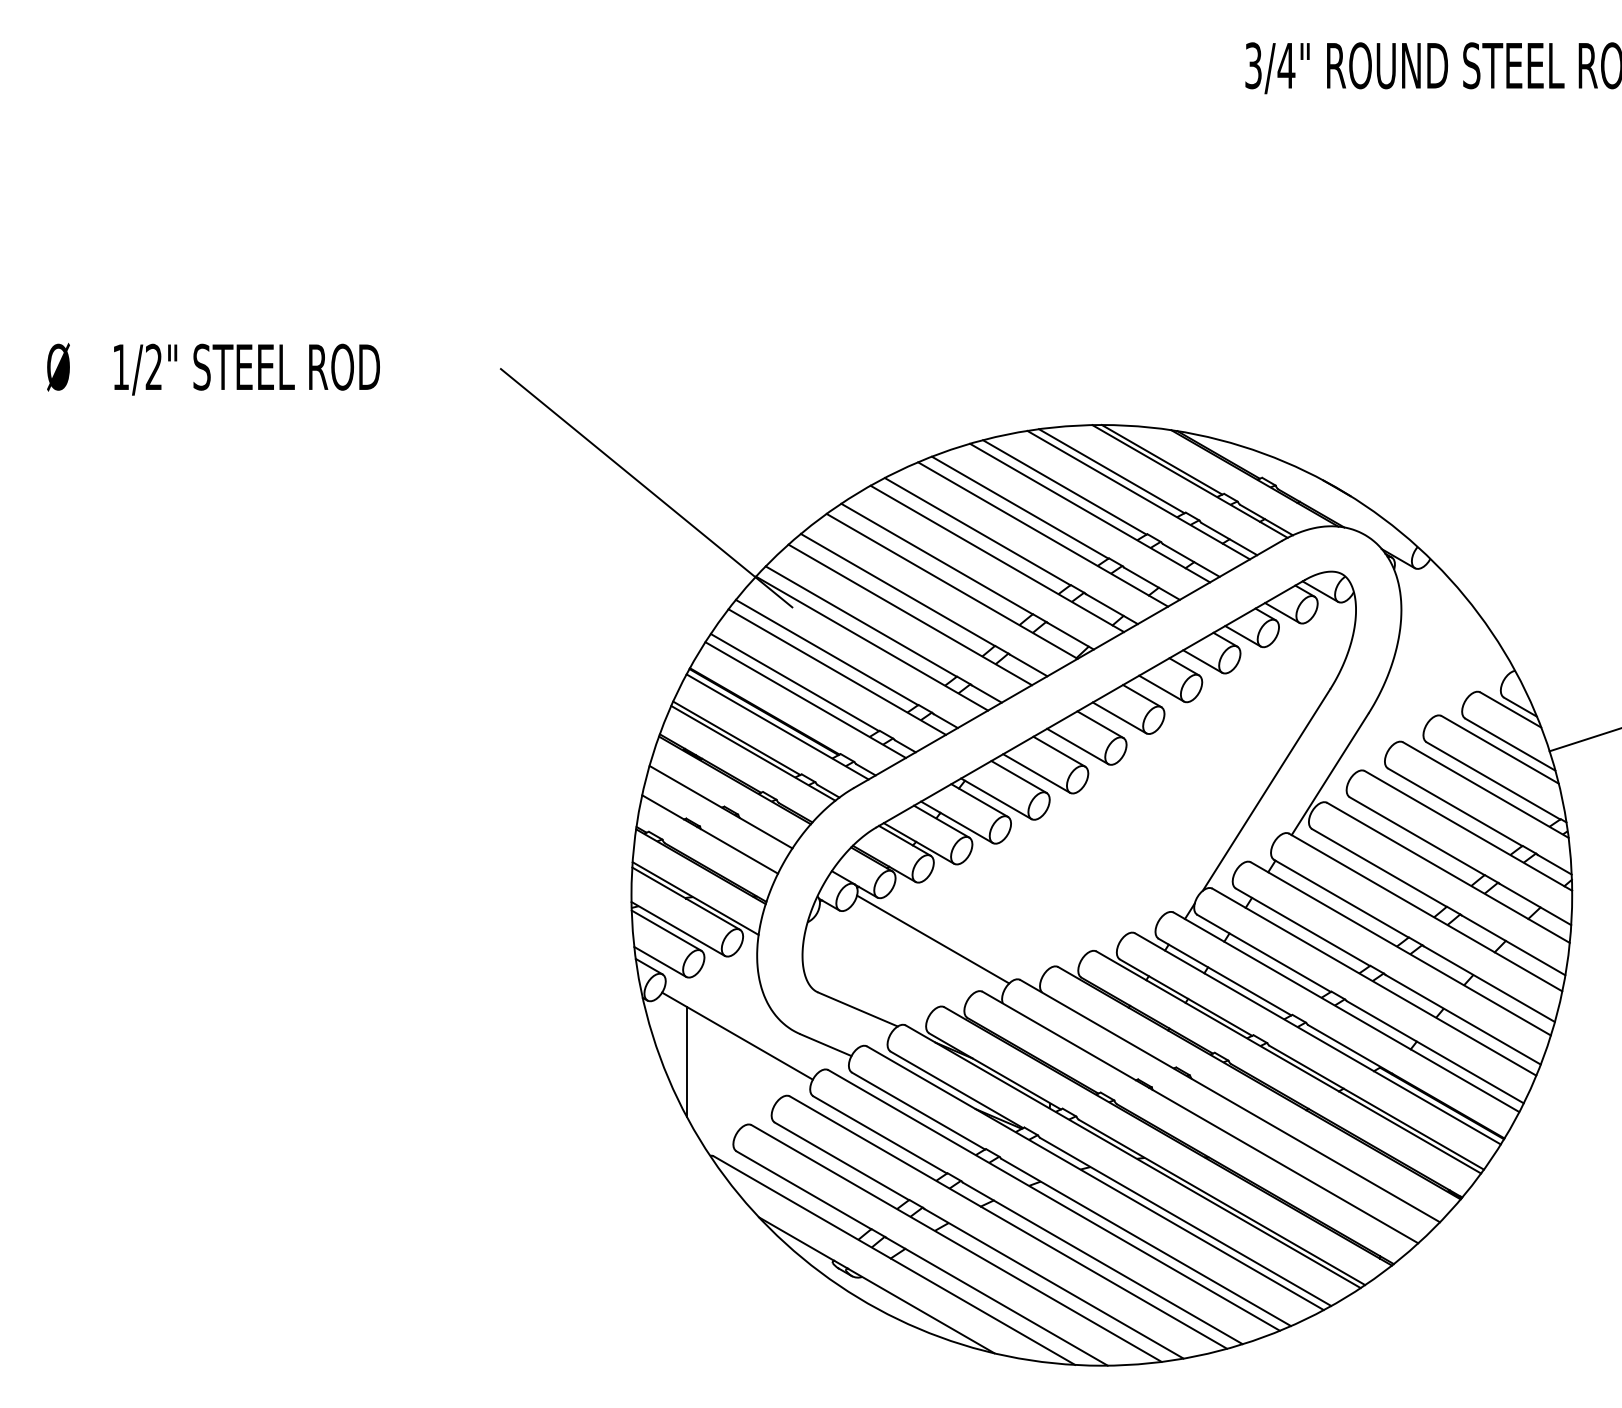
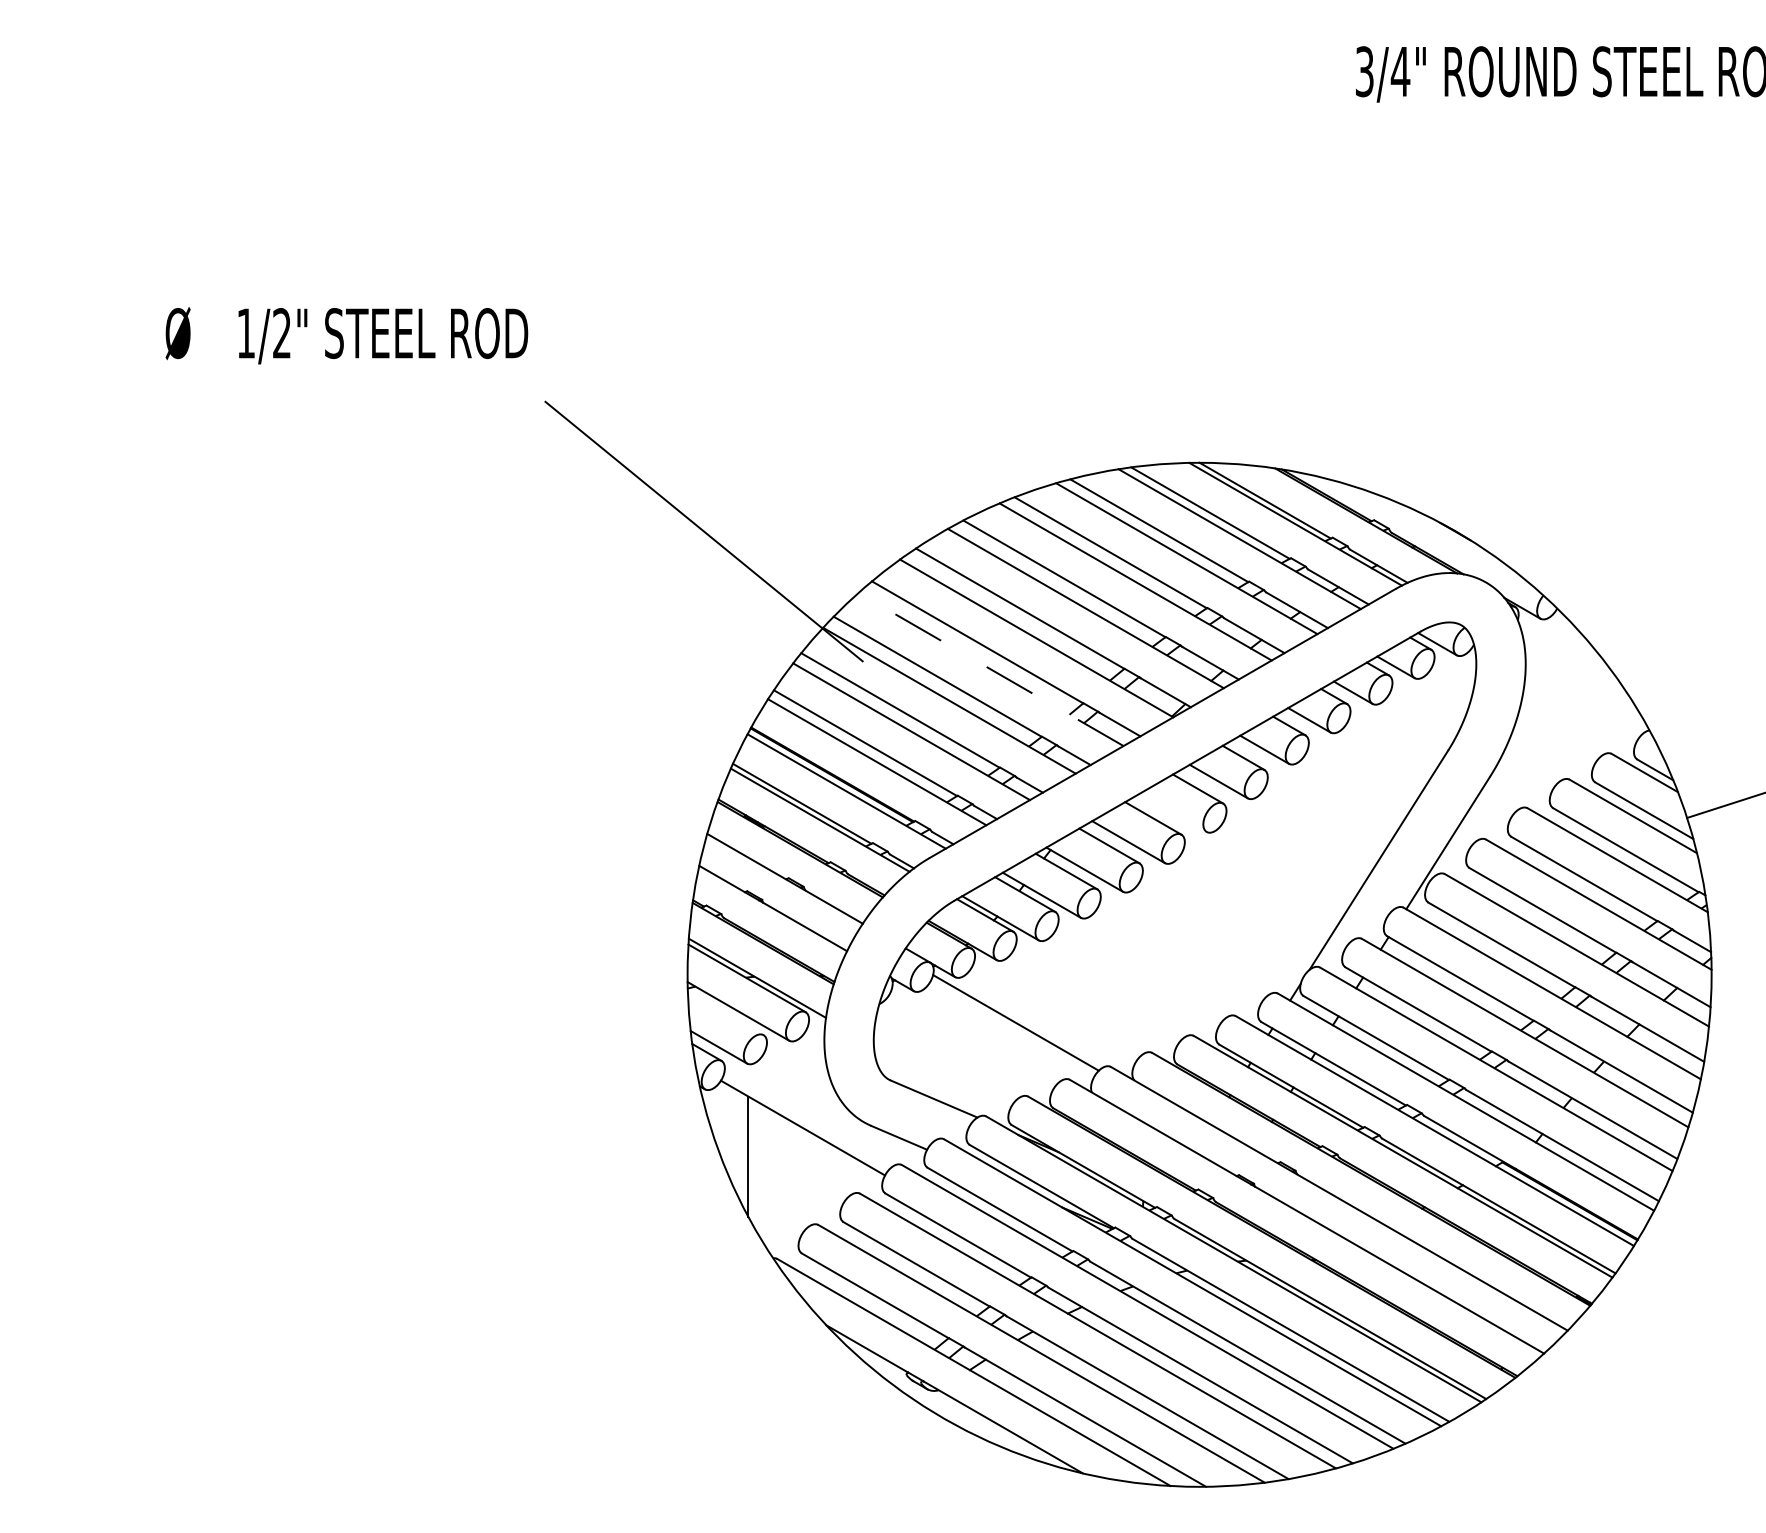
text: (213, 369) -> (346, 335), moved
line: (910, 614) -> (991, 669), solid -> dashed
line: (1077, 746) -> (1173, 812), removed
line: (666, 930) -> (725, 1013), removed

